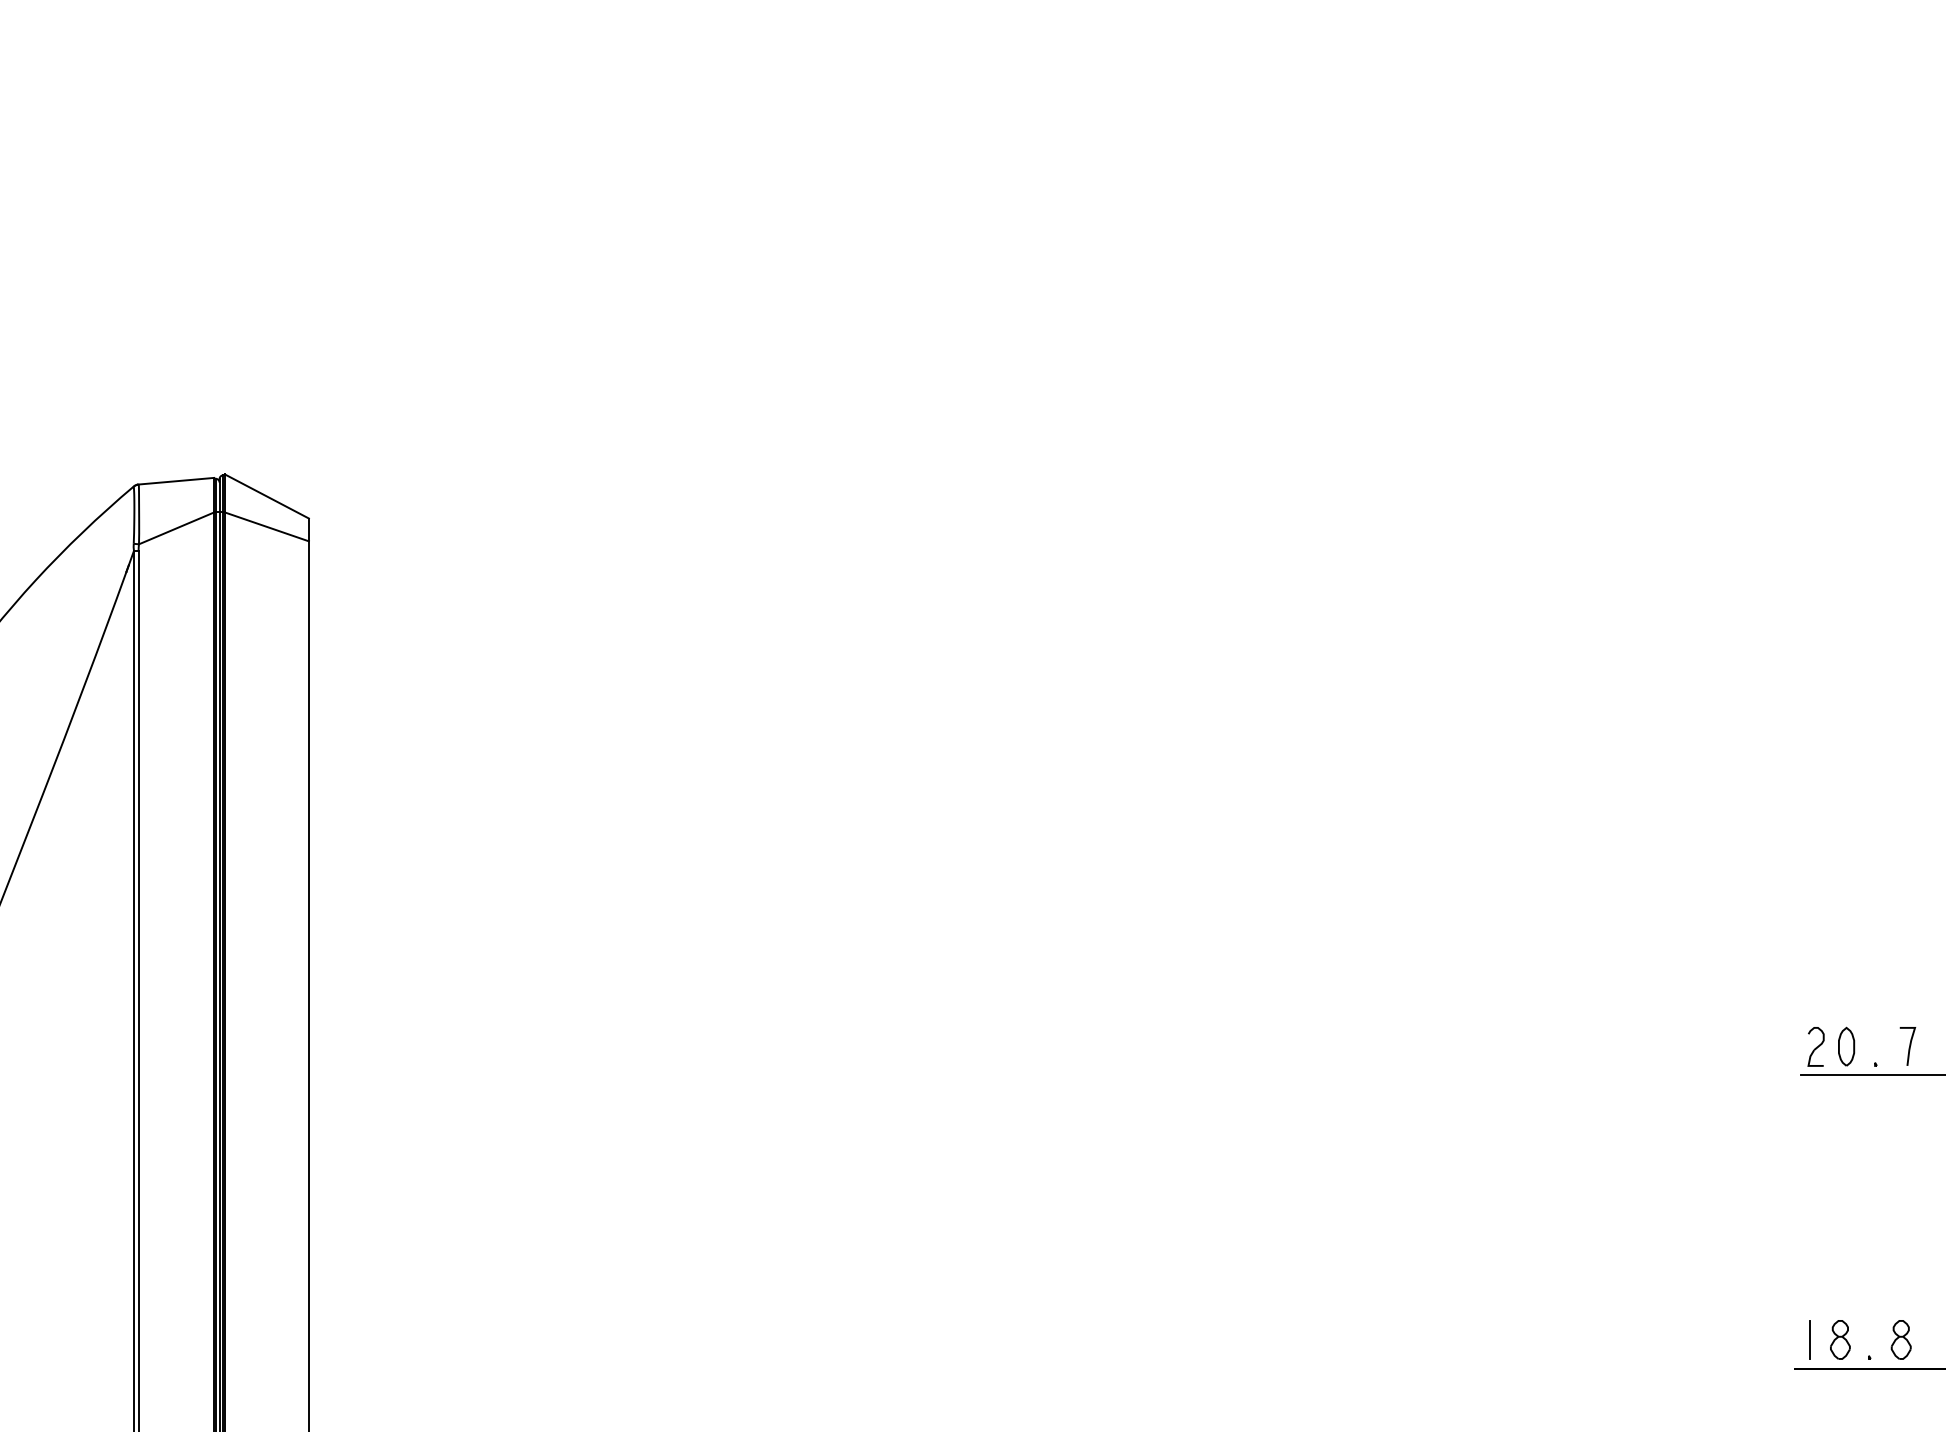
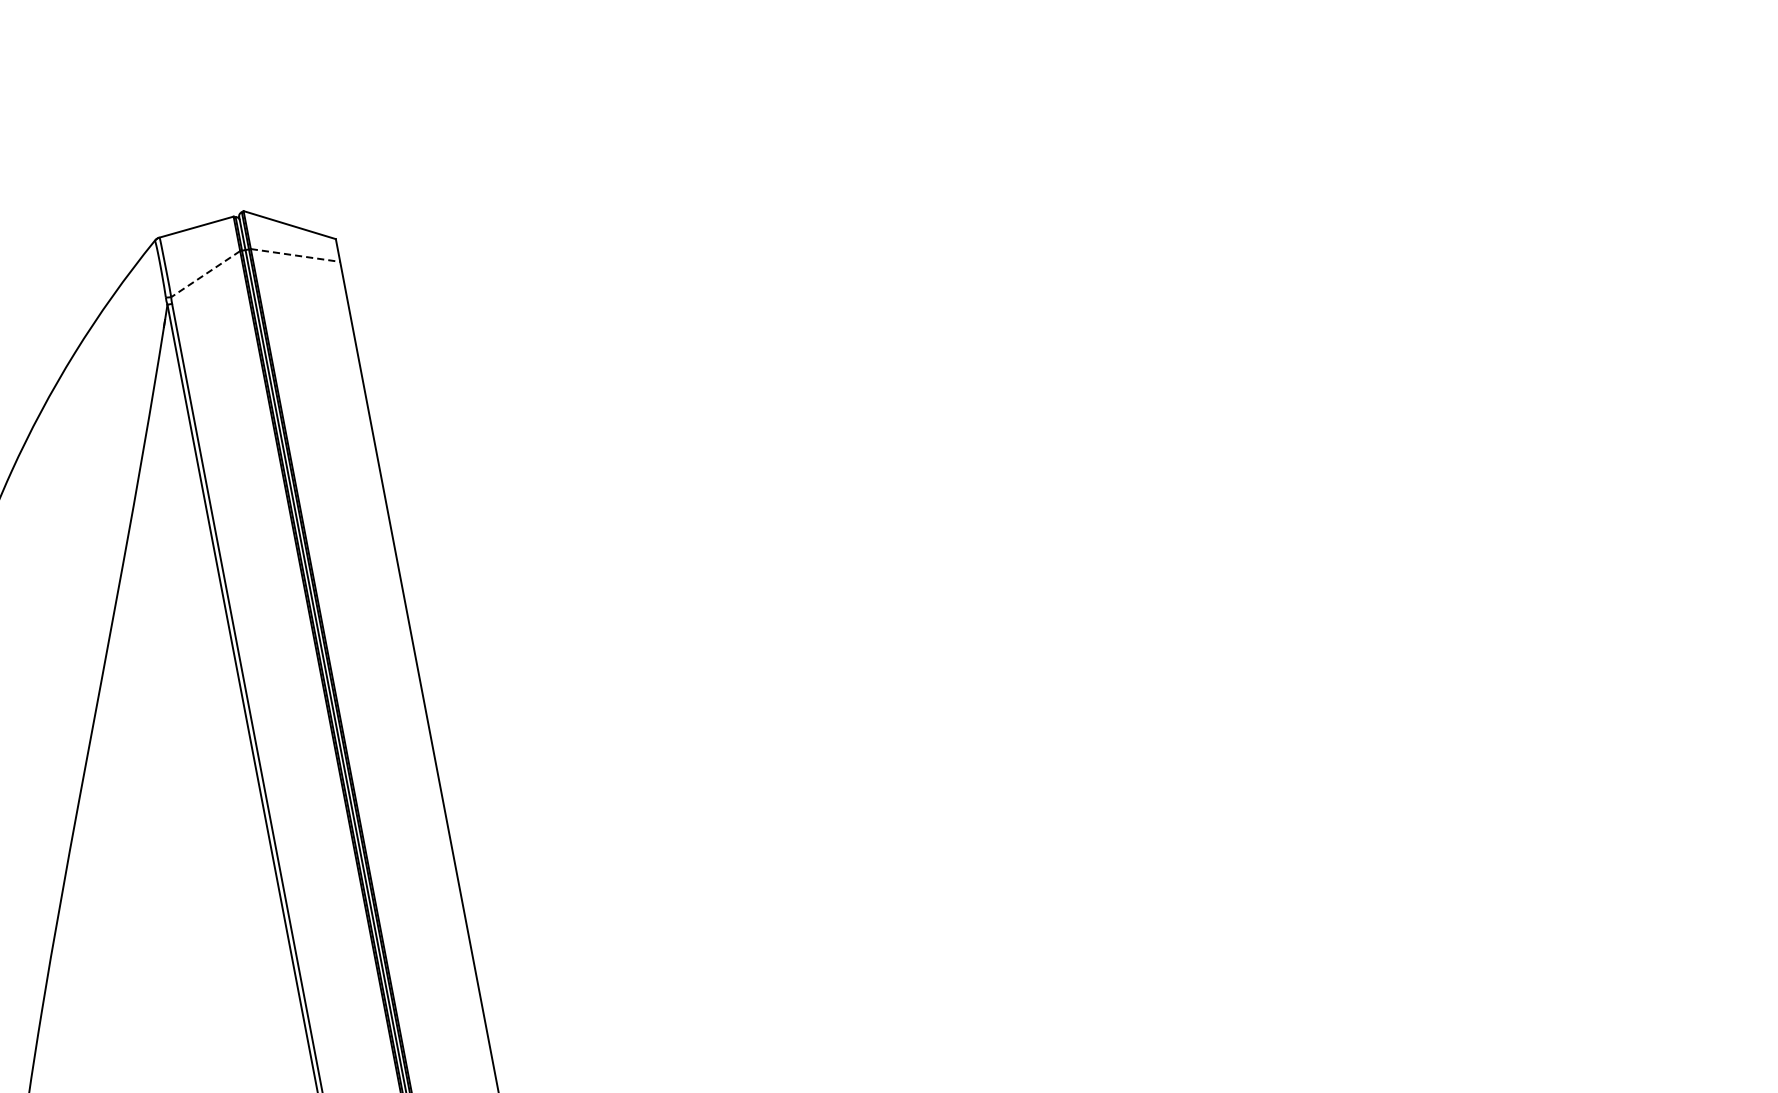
line: (267, 527) -> (296, 255), solid -> dashed
line: (176, 528) -> (205, 274), solid -> dashed

